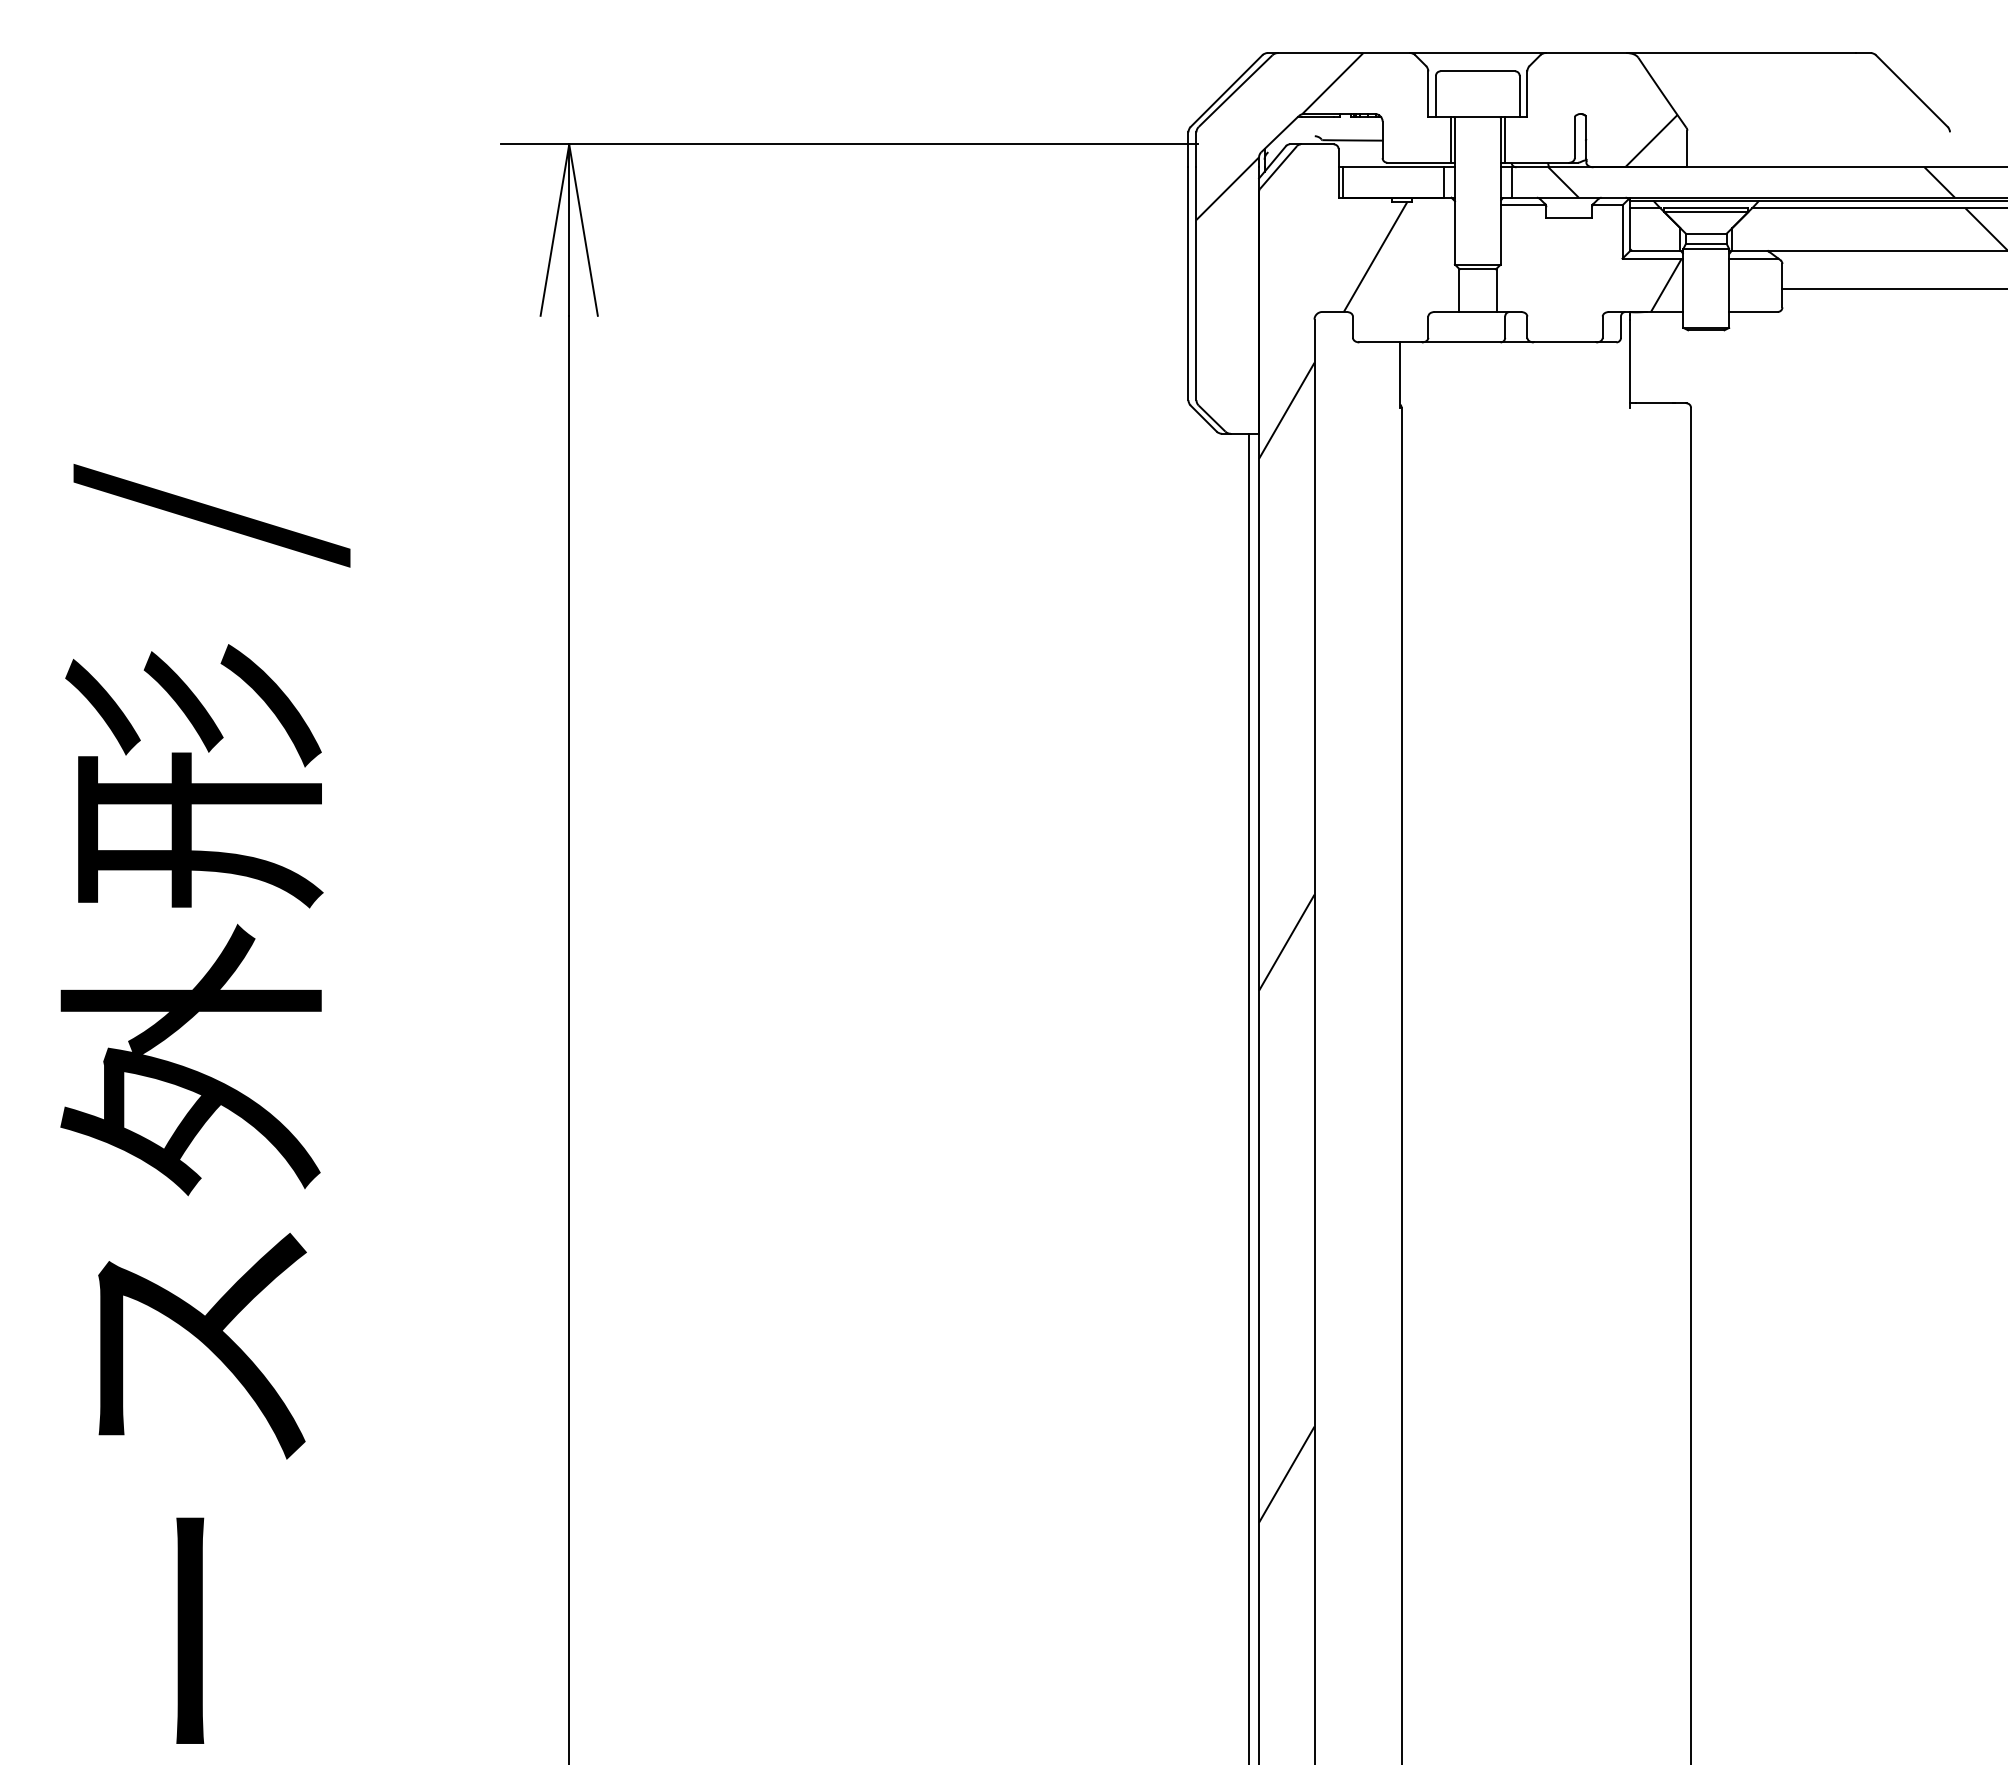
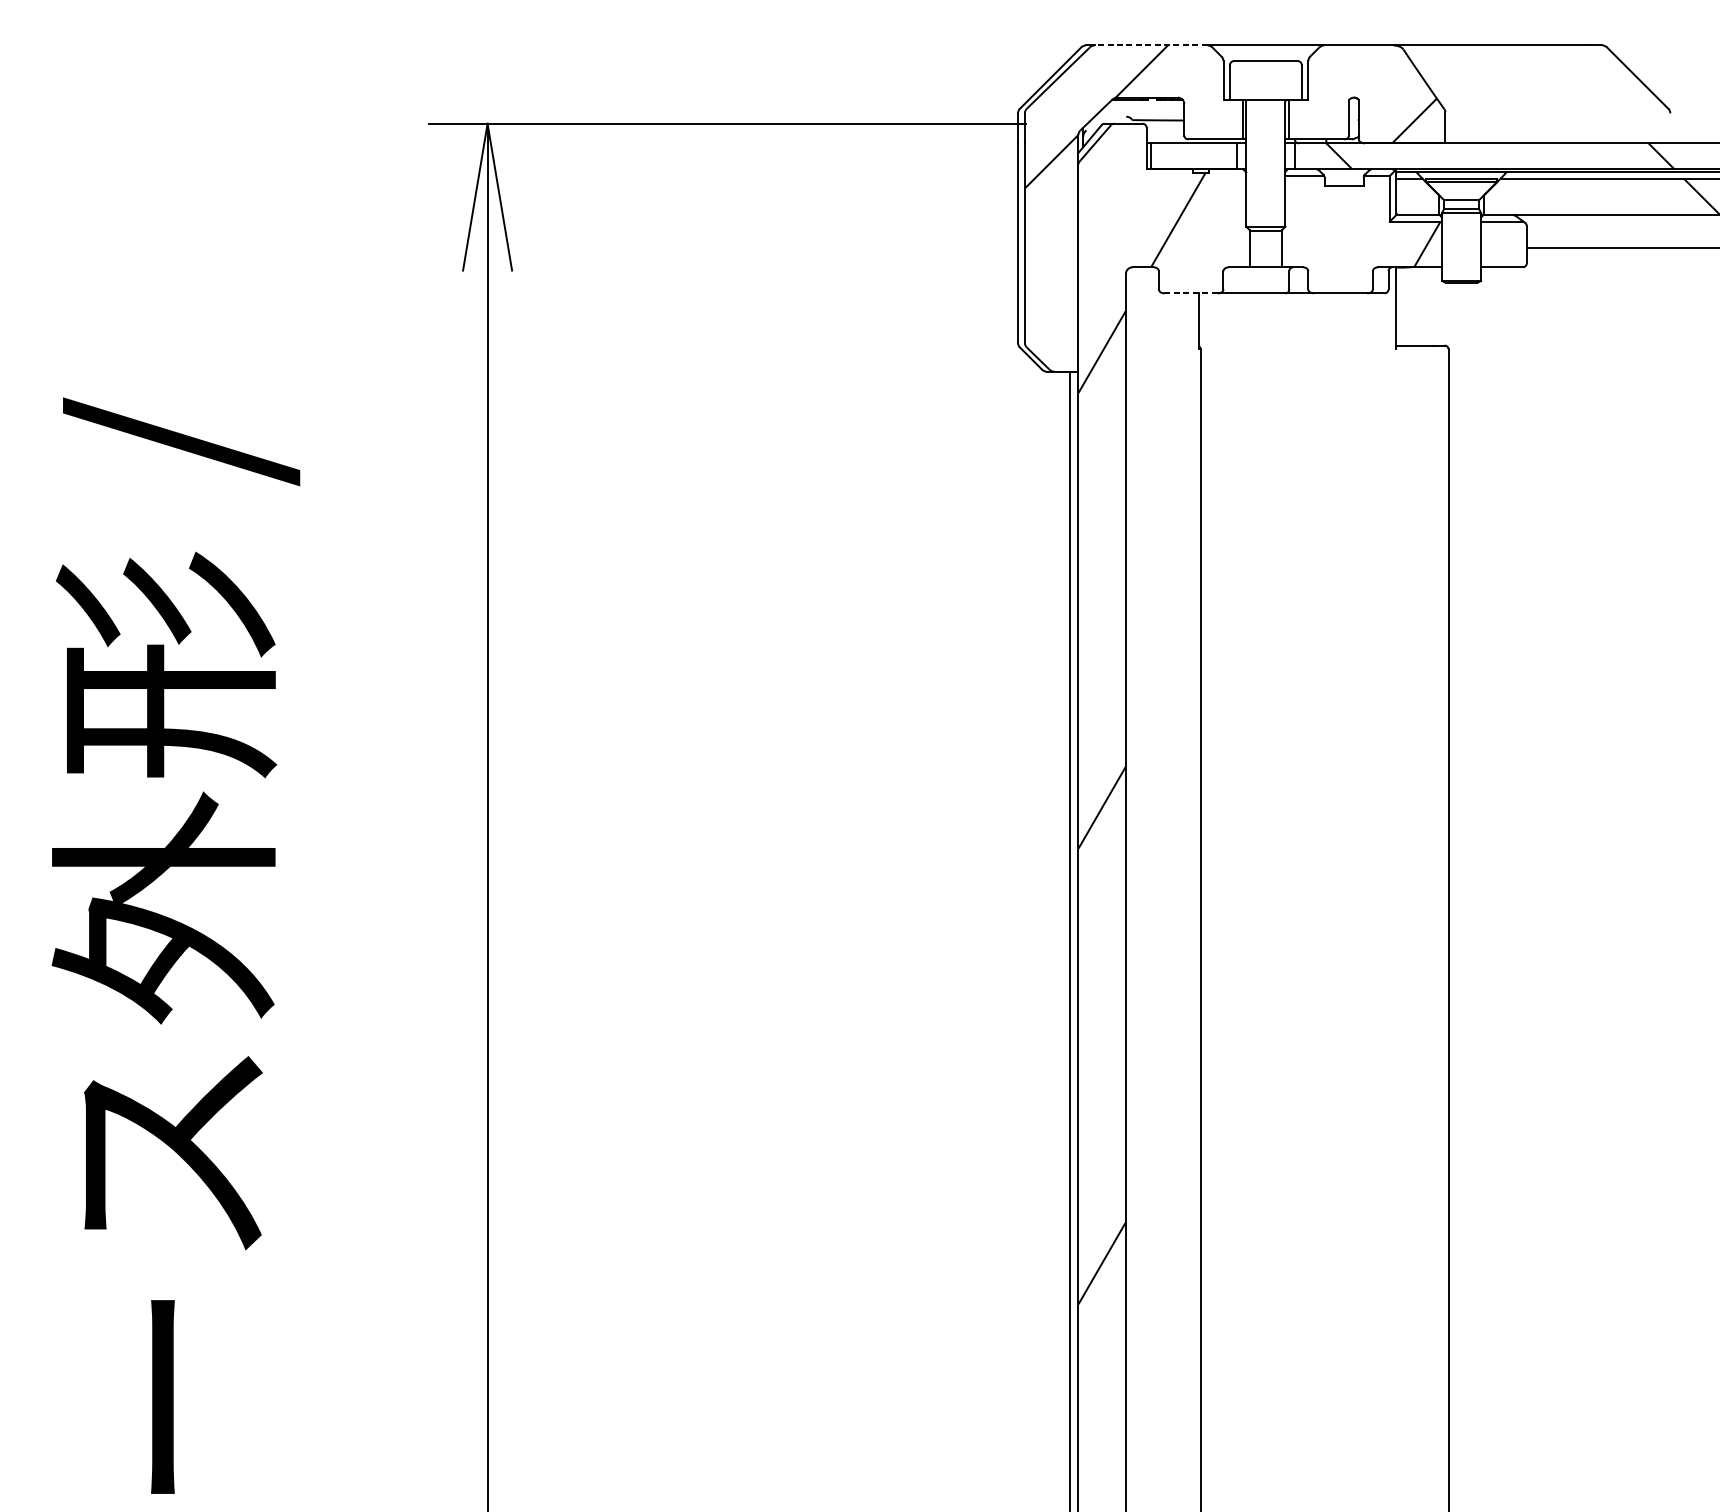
line: (1344, 53) -> (1151, 45), solid -> dashed
line: (1391, 342) -> (1191, 293), solid -> dashed

